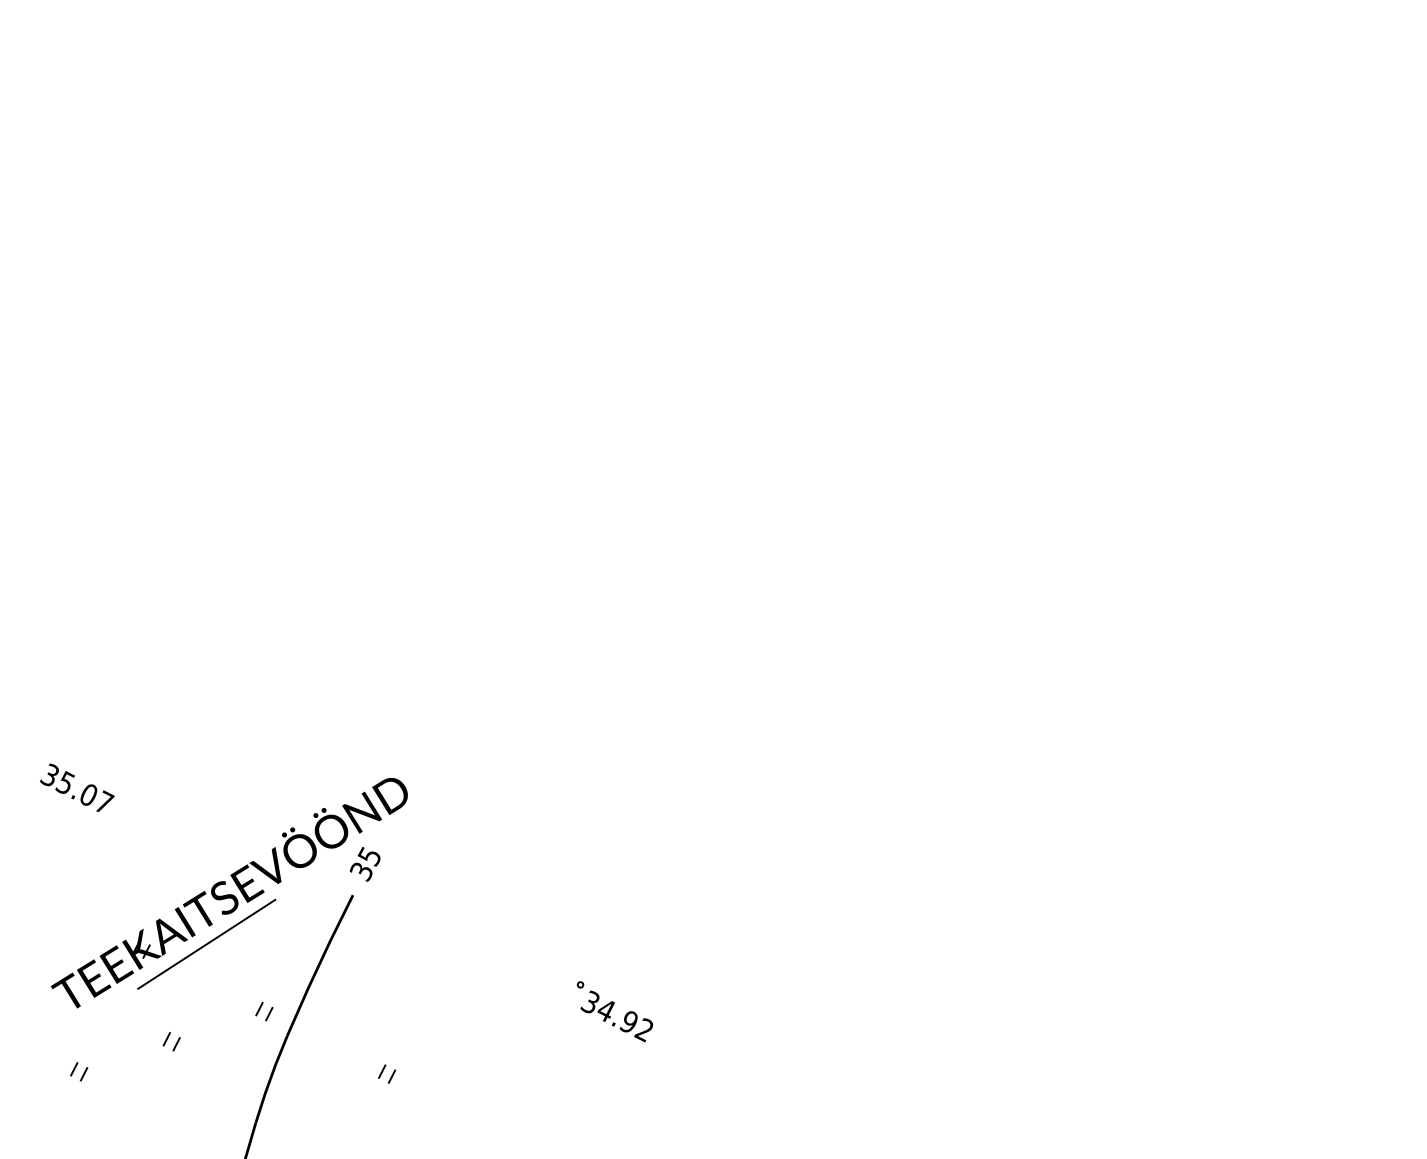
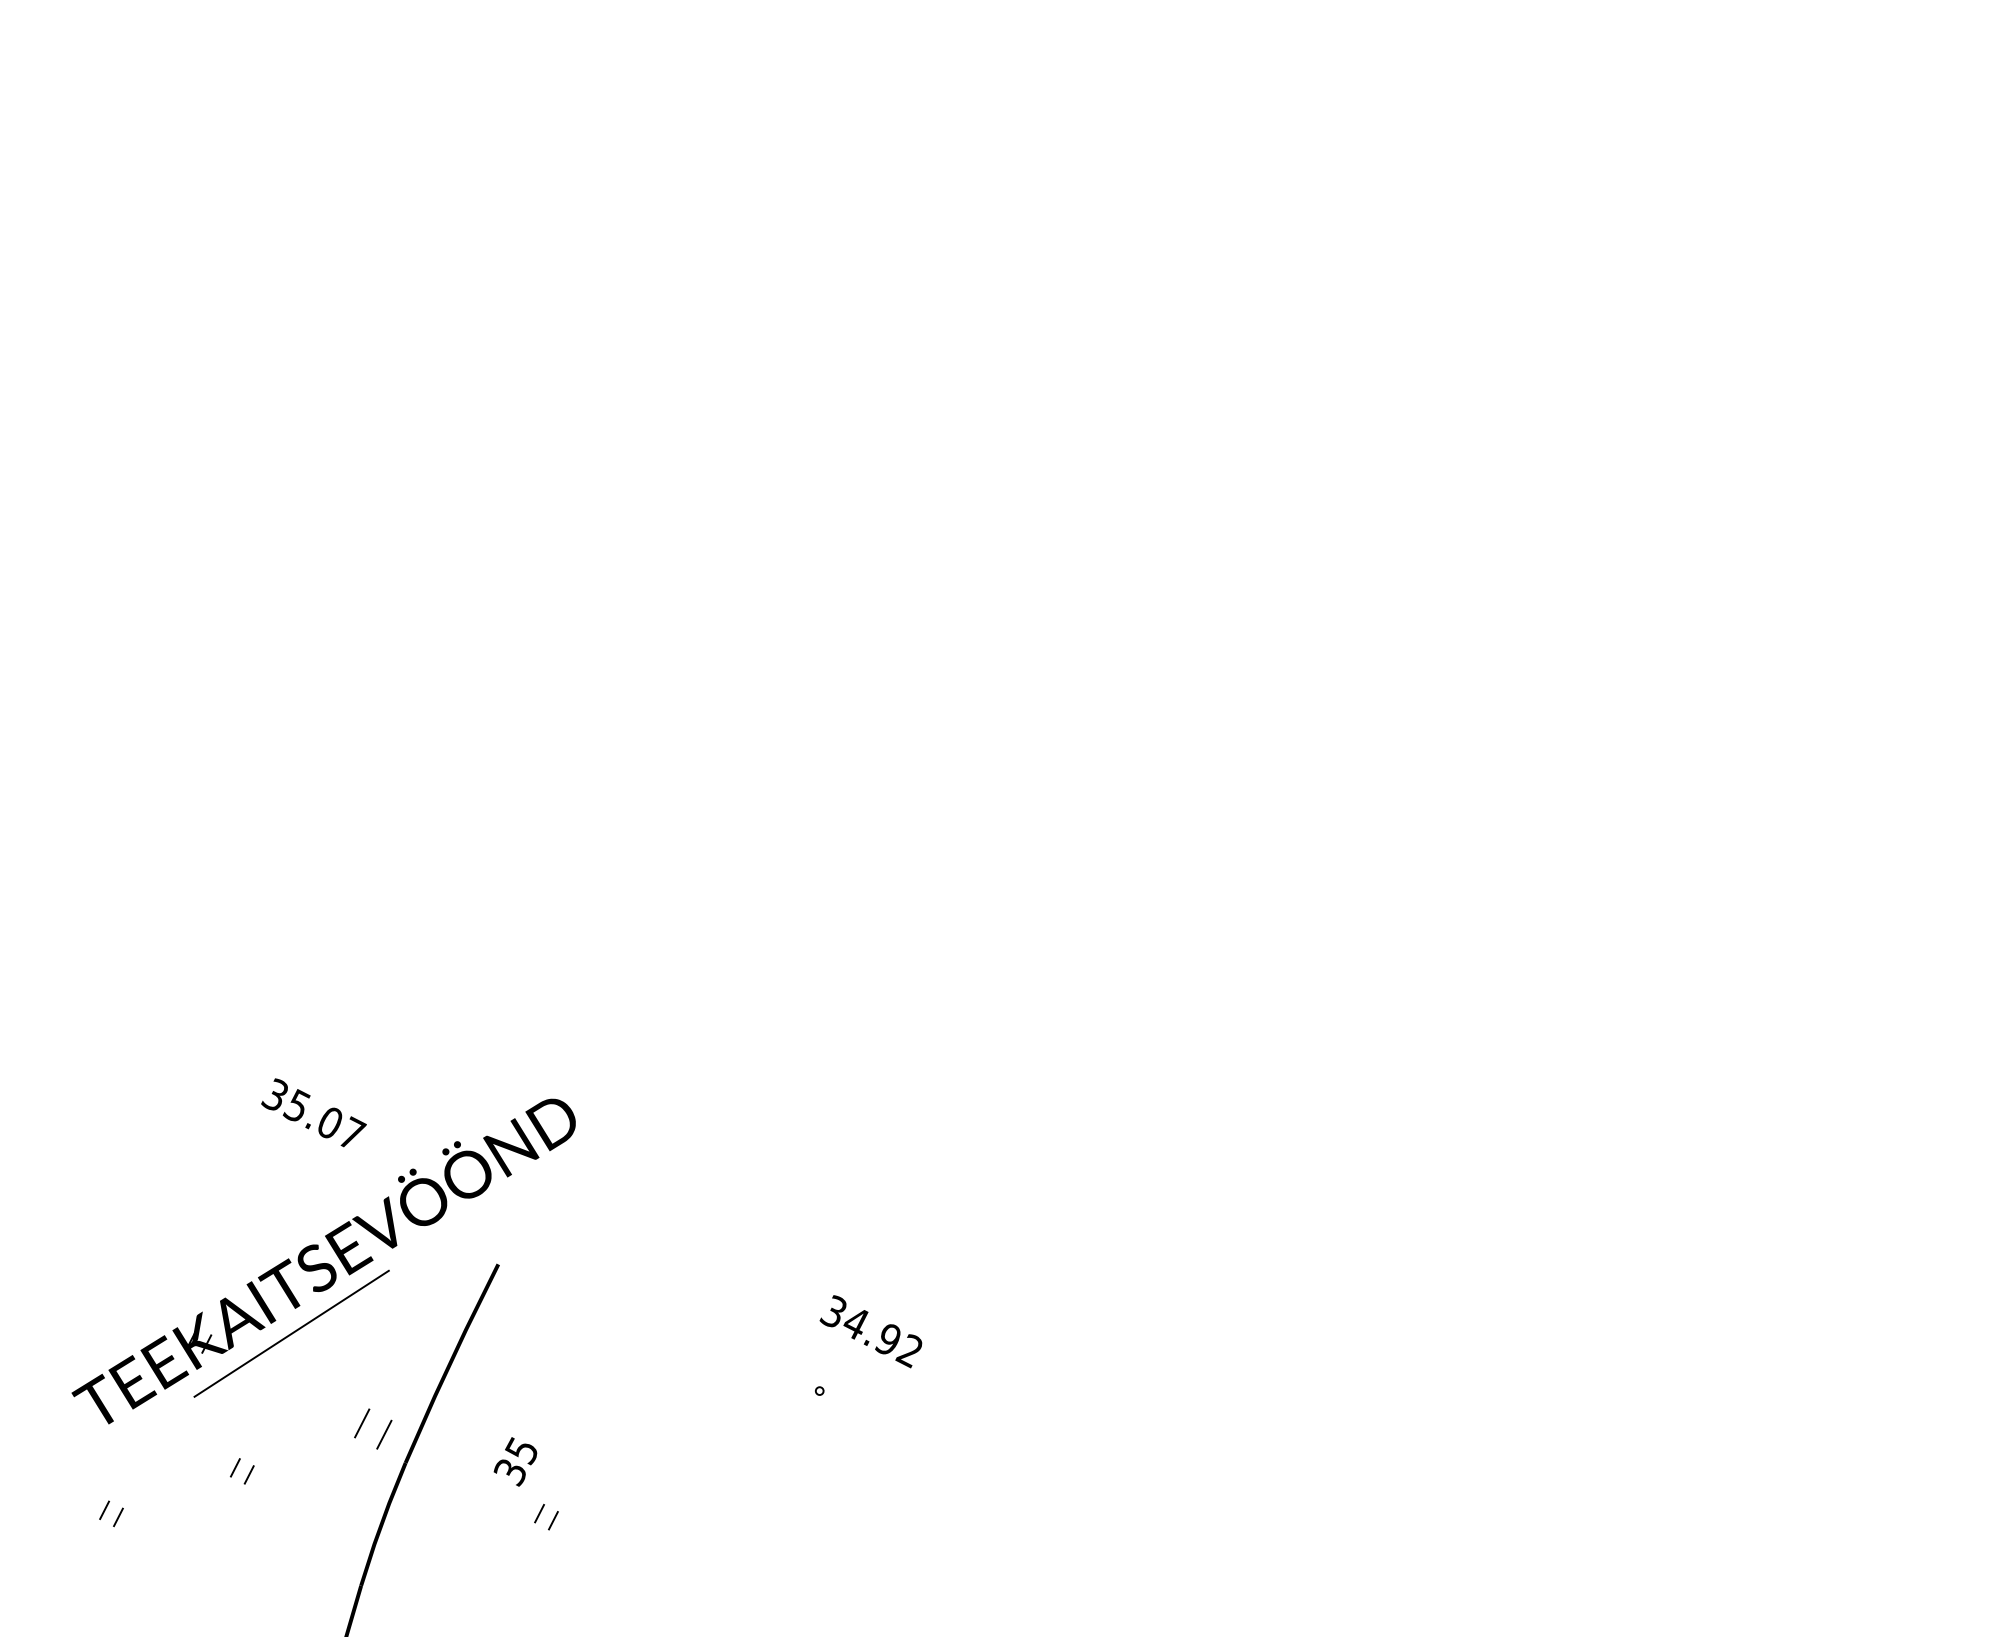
text: (77, 787) -> (313, 1112), moved
text: (365, 864) -> (515, 1461), moved
part: (263, 1011) -> (372, 1428), size x1.6
text: (616, 1016) -> (870, 1331), moved

